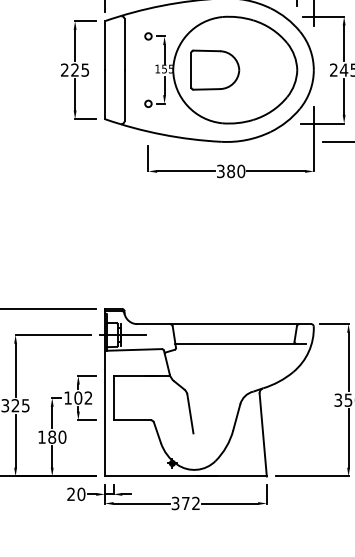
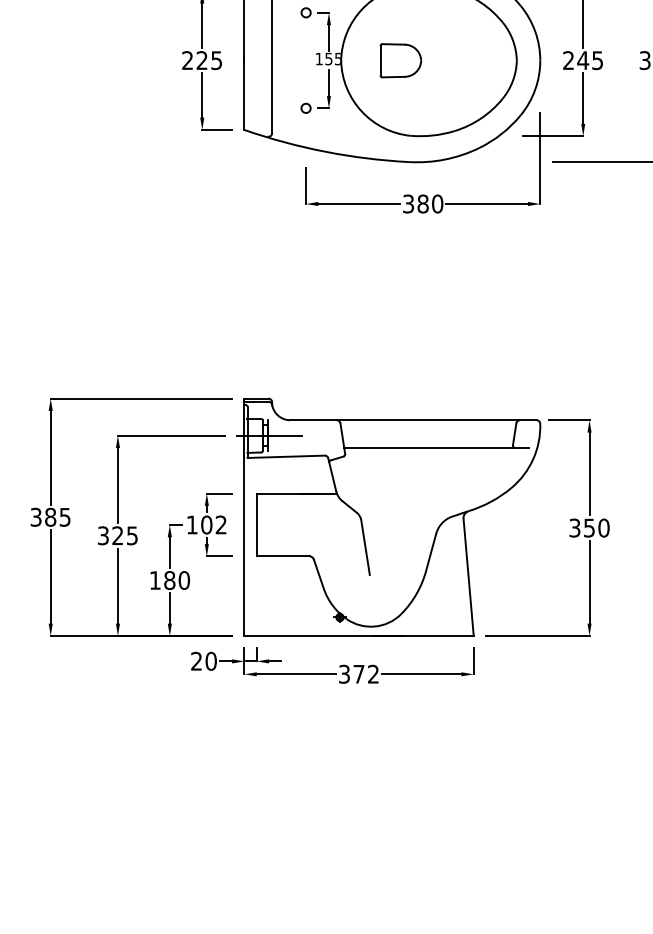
part: (215, 70) -> (400, 60), size x0.6

